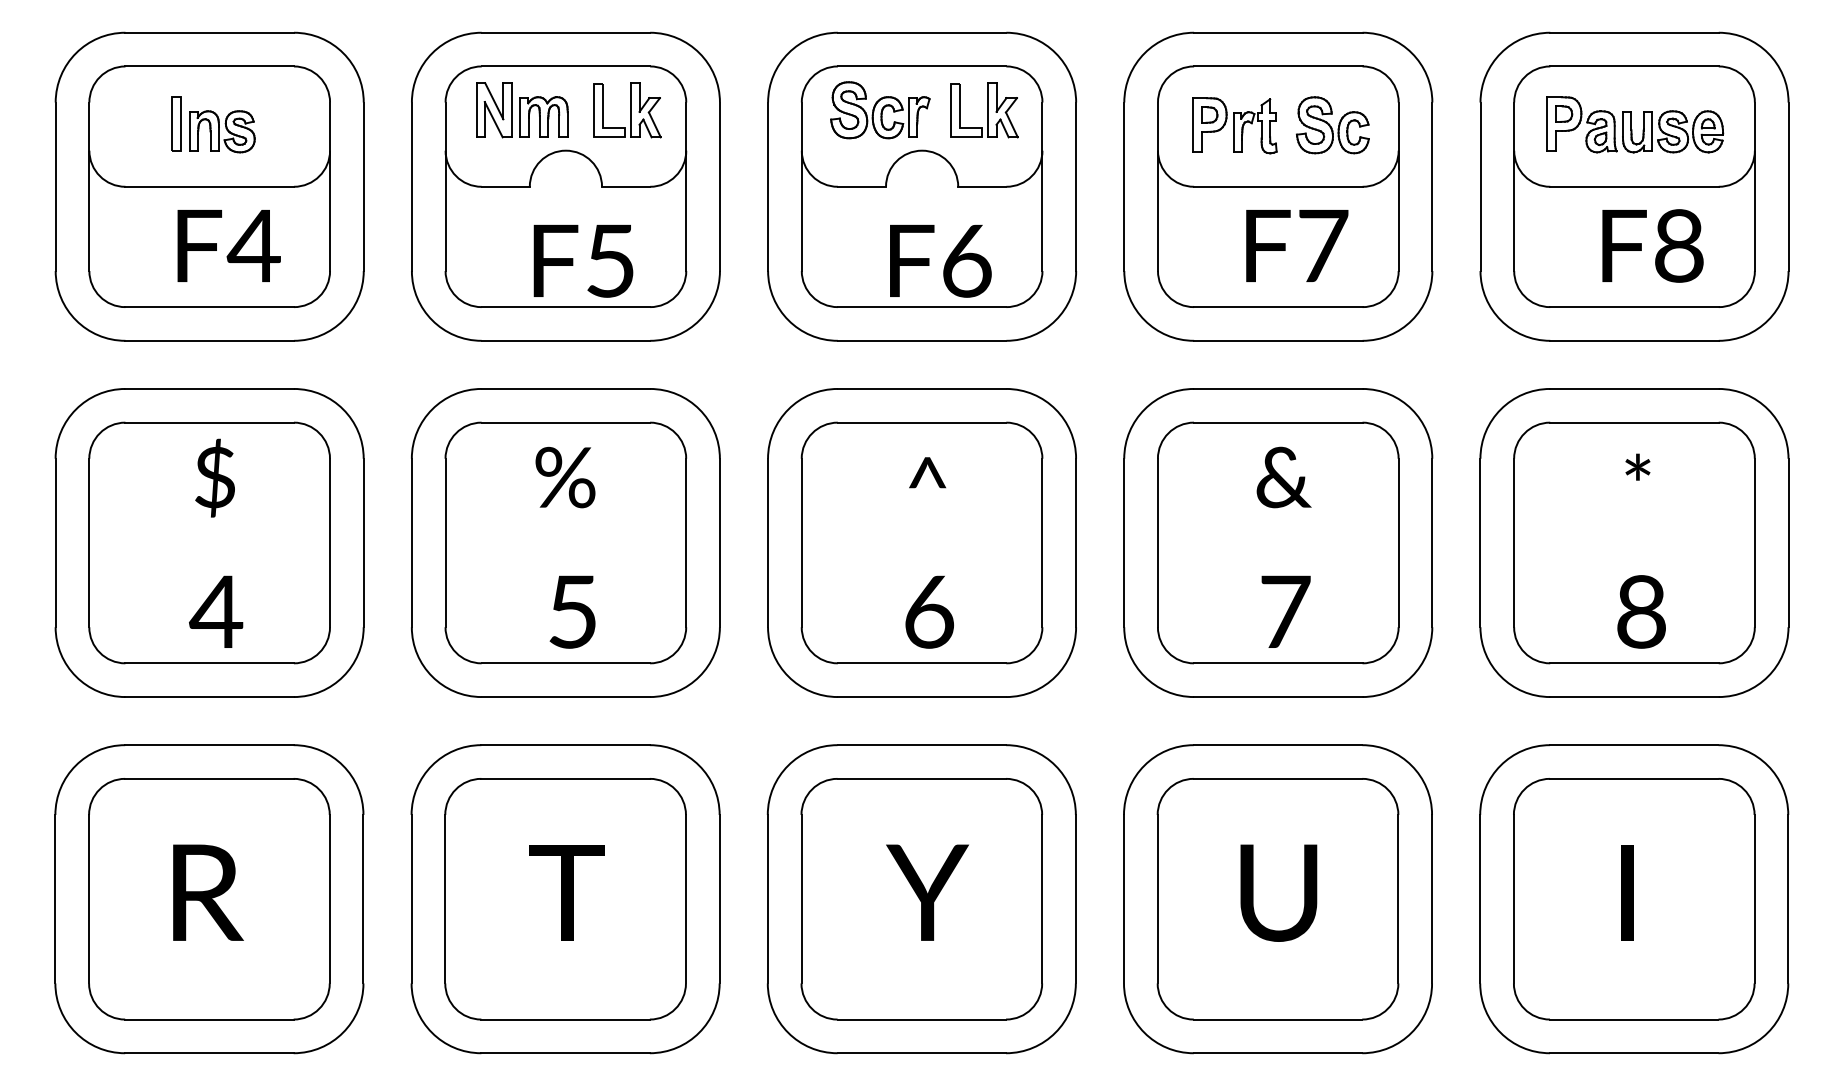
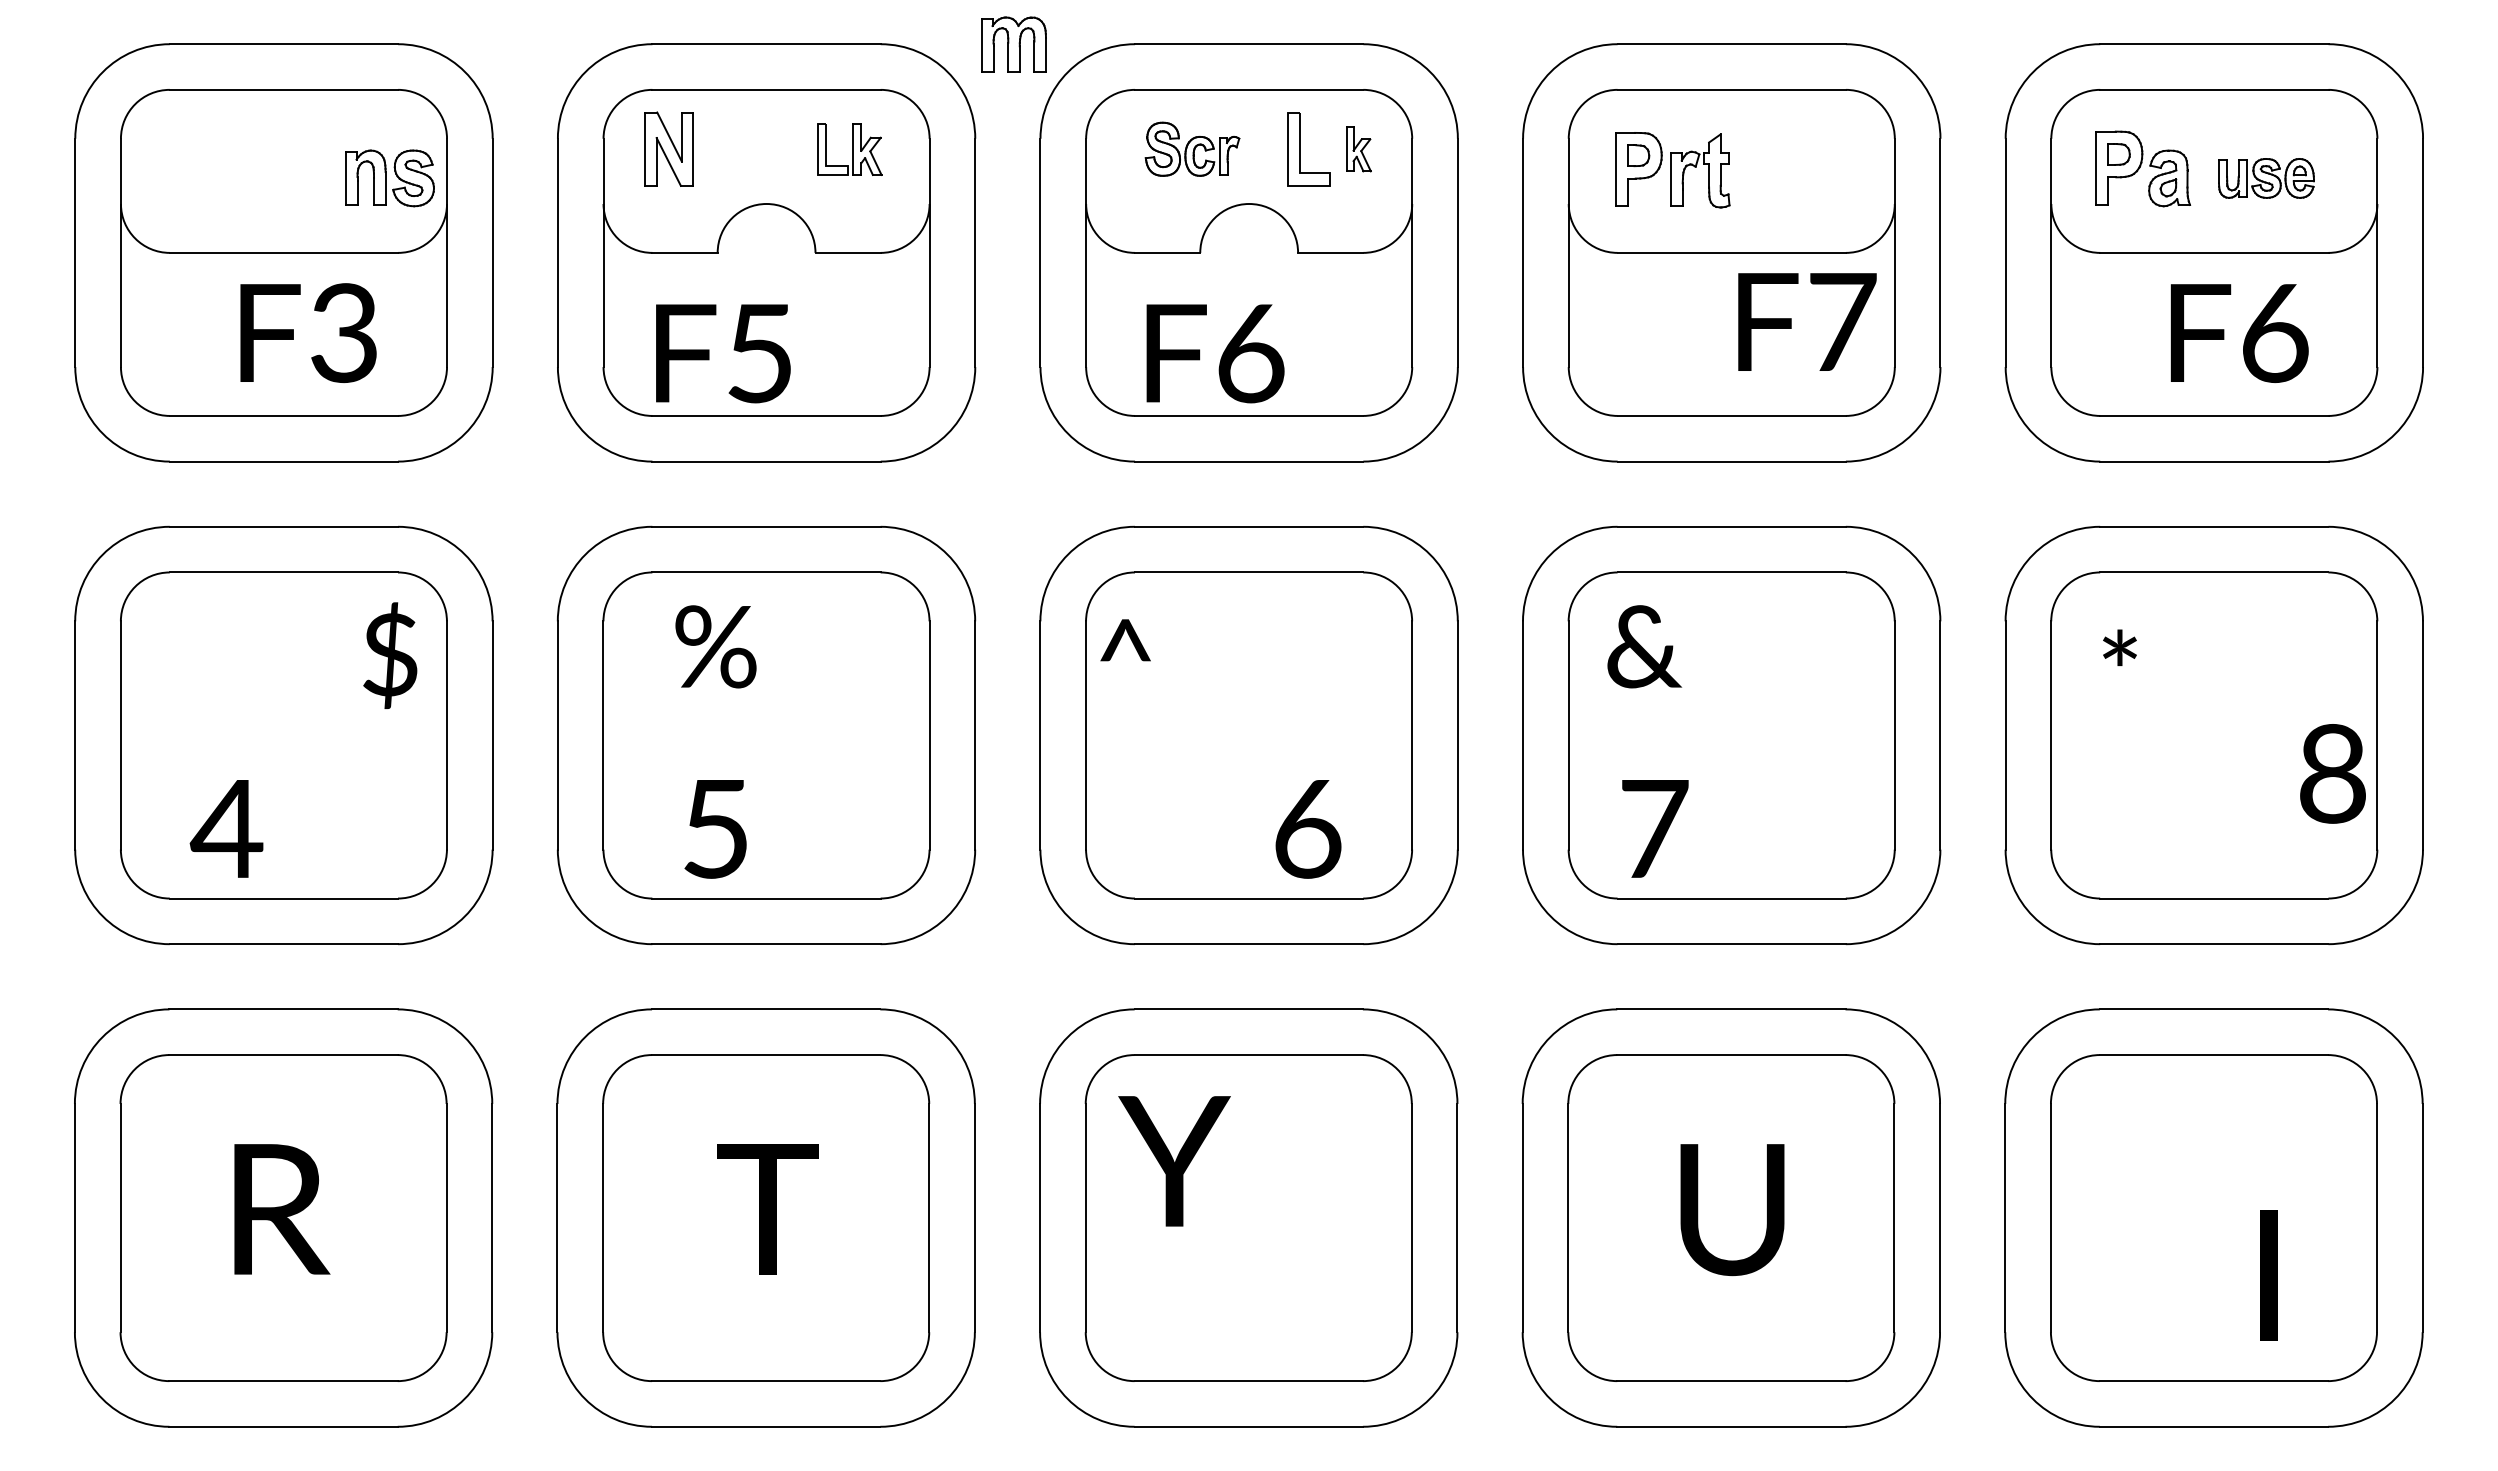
part: (627, 110) -> (849, 149), size x0.7
part: (880, 110) -> (1192, 149), size x0.7
part: (1002, 110) -> (1358, 149), size x0.6
part: (543, 117) -> (1013, 44), moved
part: (176, 124) -> (238, 168), removed
part: (1332, 125) -> (1805, 169), removed
part: (221, 131) -> (389, 178), moved
part: (1673, 131) -> (2266, 178), size x0.7
text: (1297, 245) -> (1807, 321), moved
text: (1679, 245) -> (2275, 332), F8 -> F6
text: (253, 246) -> (343, 333), F4 -> F3
text: (583, 261) -> (723, 353), moved
text: (940, 261) -> (1215, 353), moved
text: (1637, 466) -> (2119, 647), moved
text: (927, 472) -> (1125, 640), moved
text: (565, 477) -> (715, 646), moved
text: (1284, 477) -> (1644, 646), moved
text: (215, 478) -> (390, 655), moved
text: (216, 611) -> (226, 828), moved
text: (1286, 611) -> (1655, 828), moved
text: (1641, 611) -> (2332, 773), moved
text: (572, 612) -> (715, 829), moved
text: (929, 612) -> (1308, 829), moved
text: (927, 892) -> (1174, 1161), moved
text: (1627, 892) -> (2268, 1275), moved

